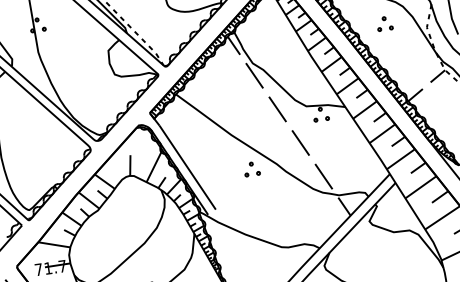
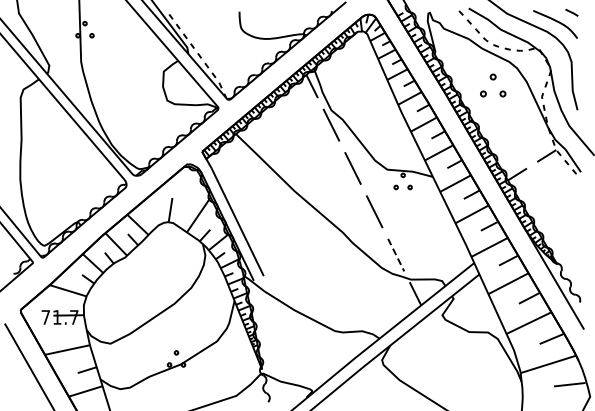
part: (384, 23) -> (492, 85), size x1.4
part: (251, 169) -> (312, 234), removed
line: (324, 176) -> (396, 255), solid -> dashed

